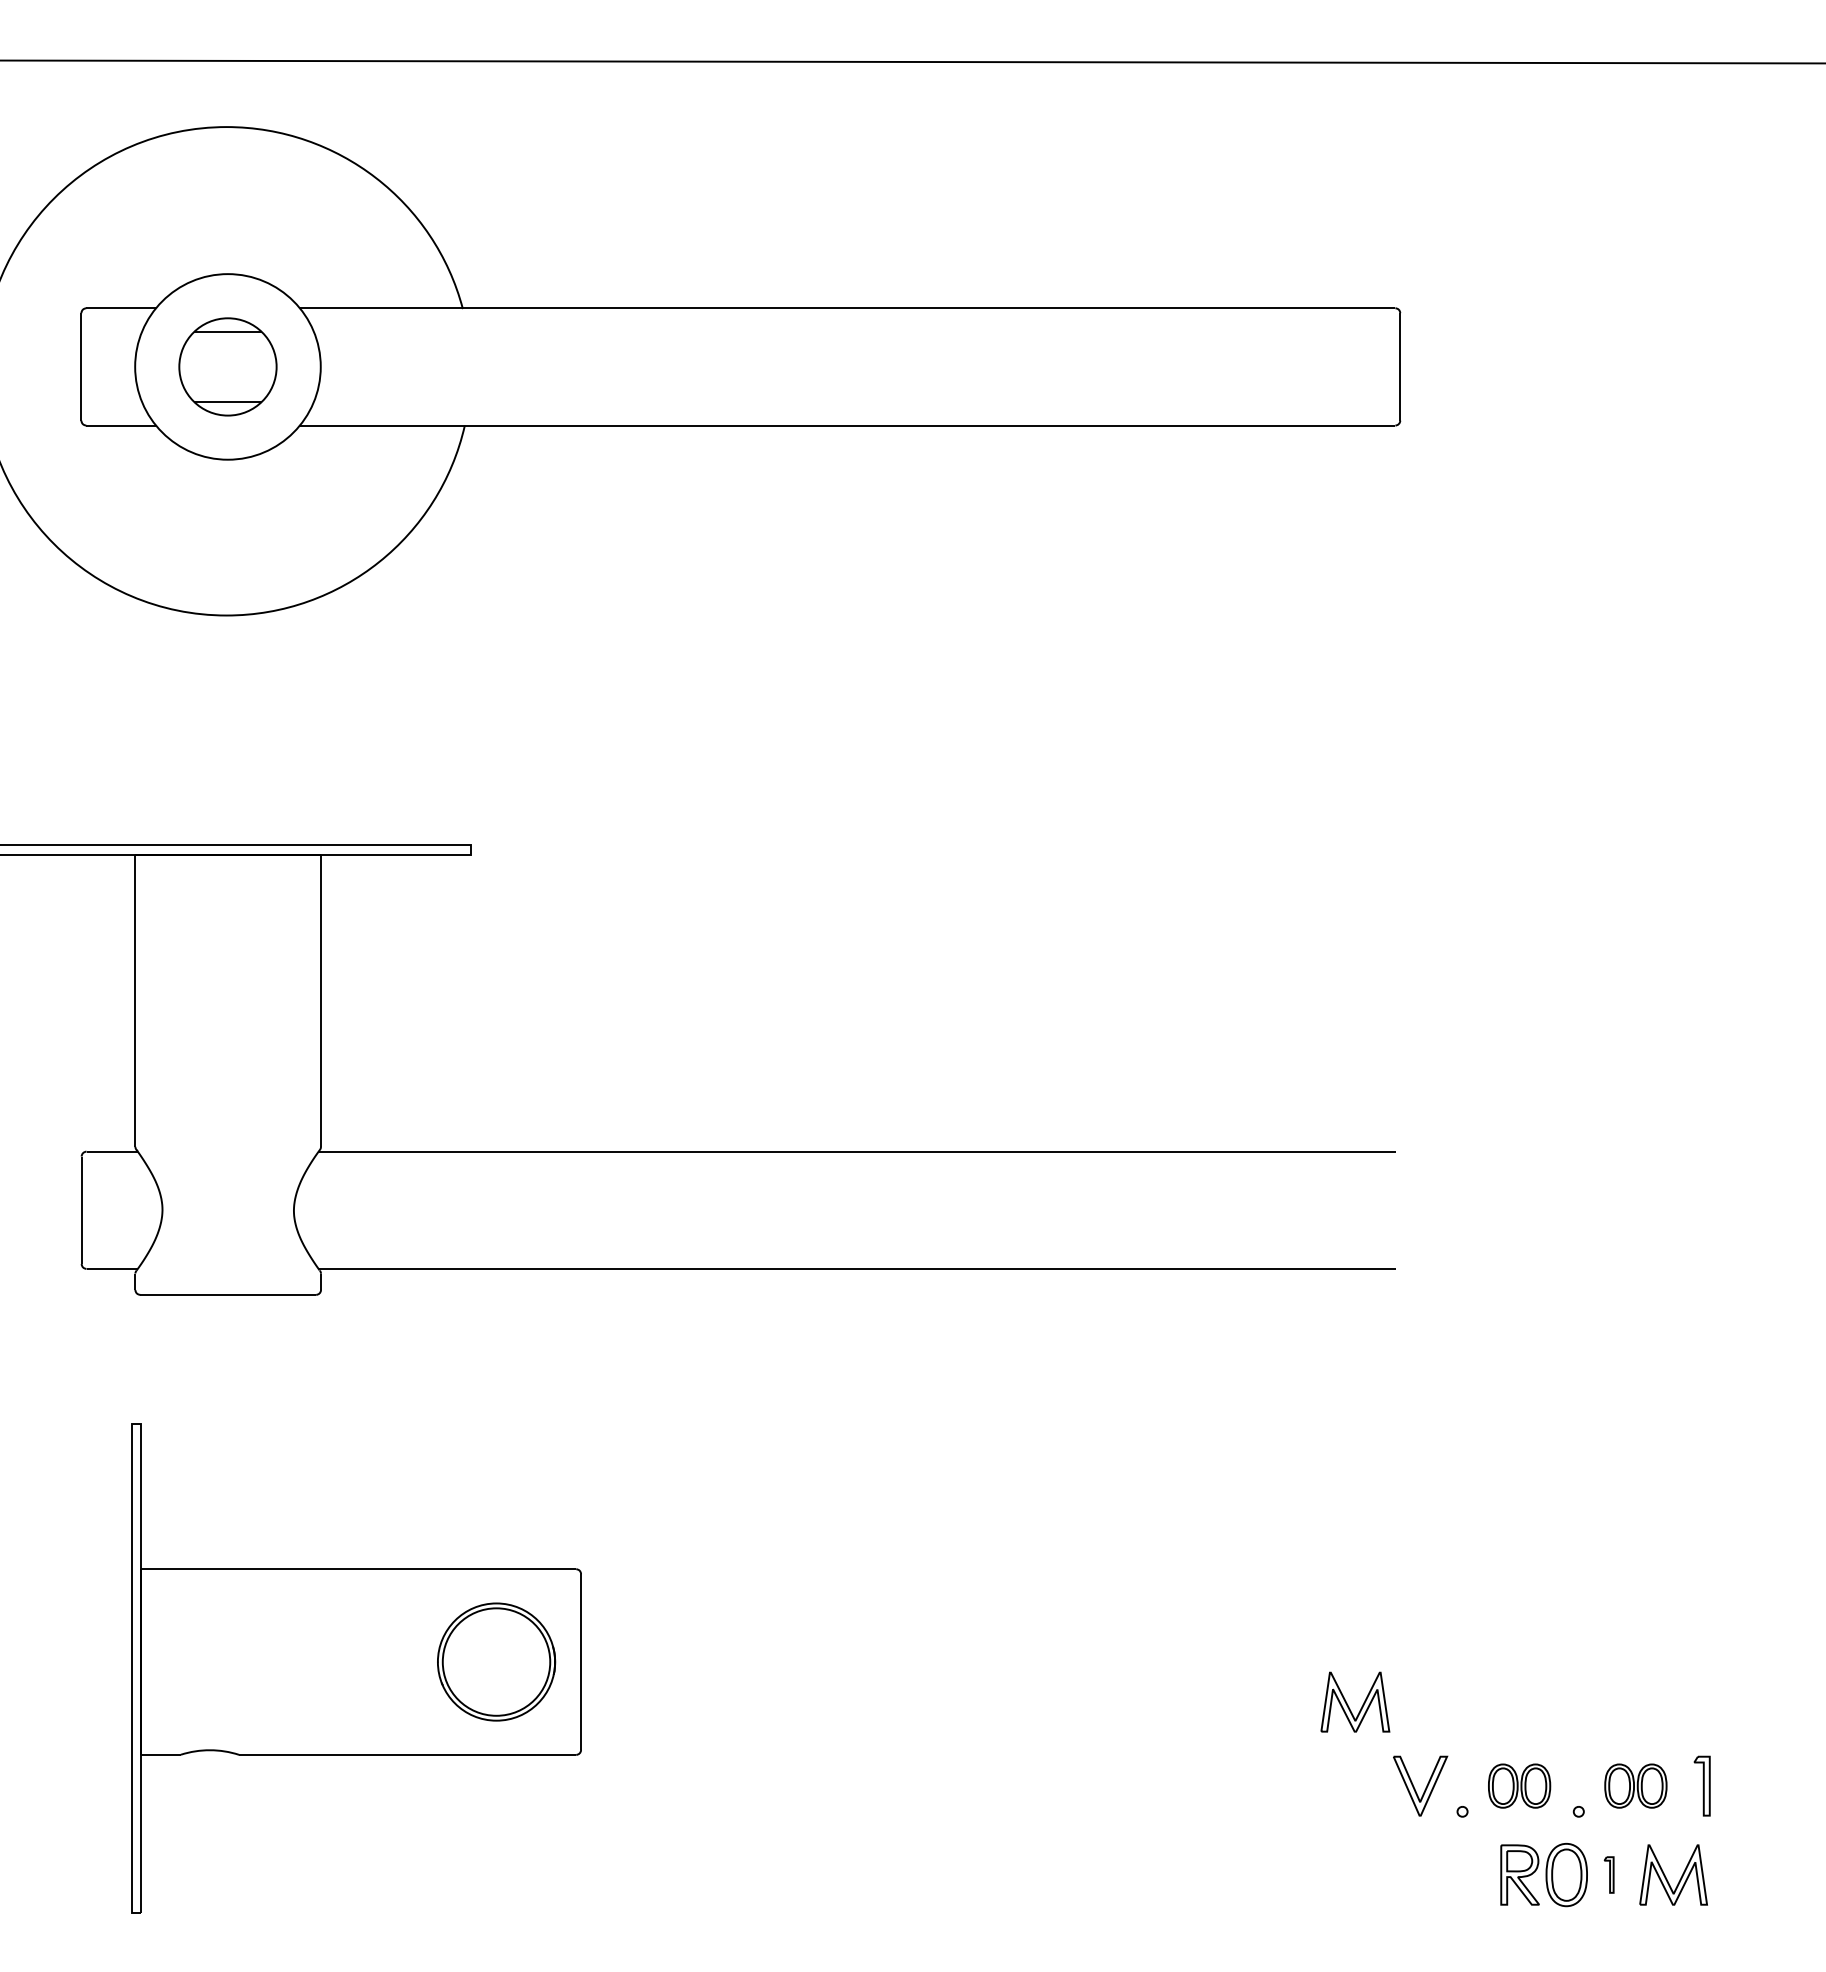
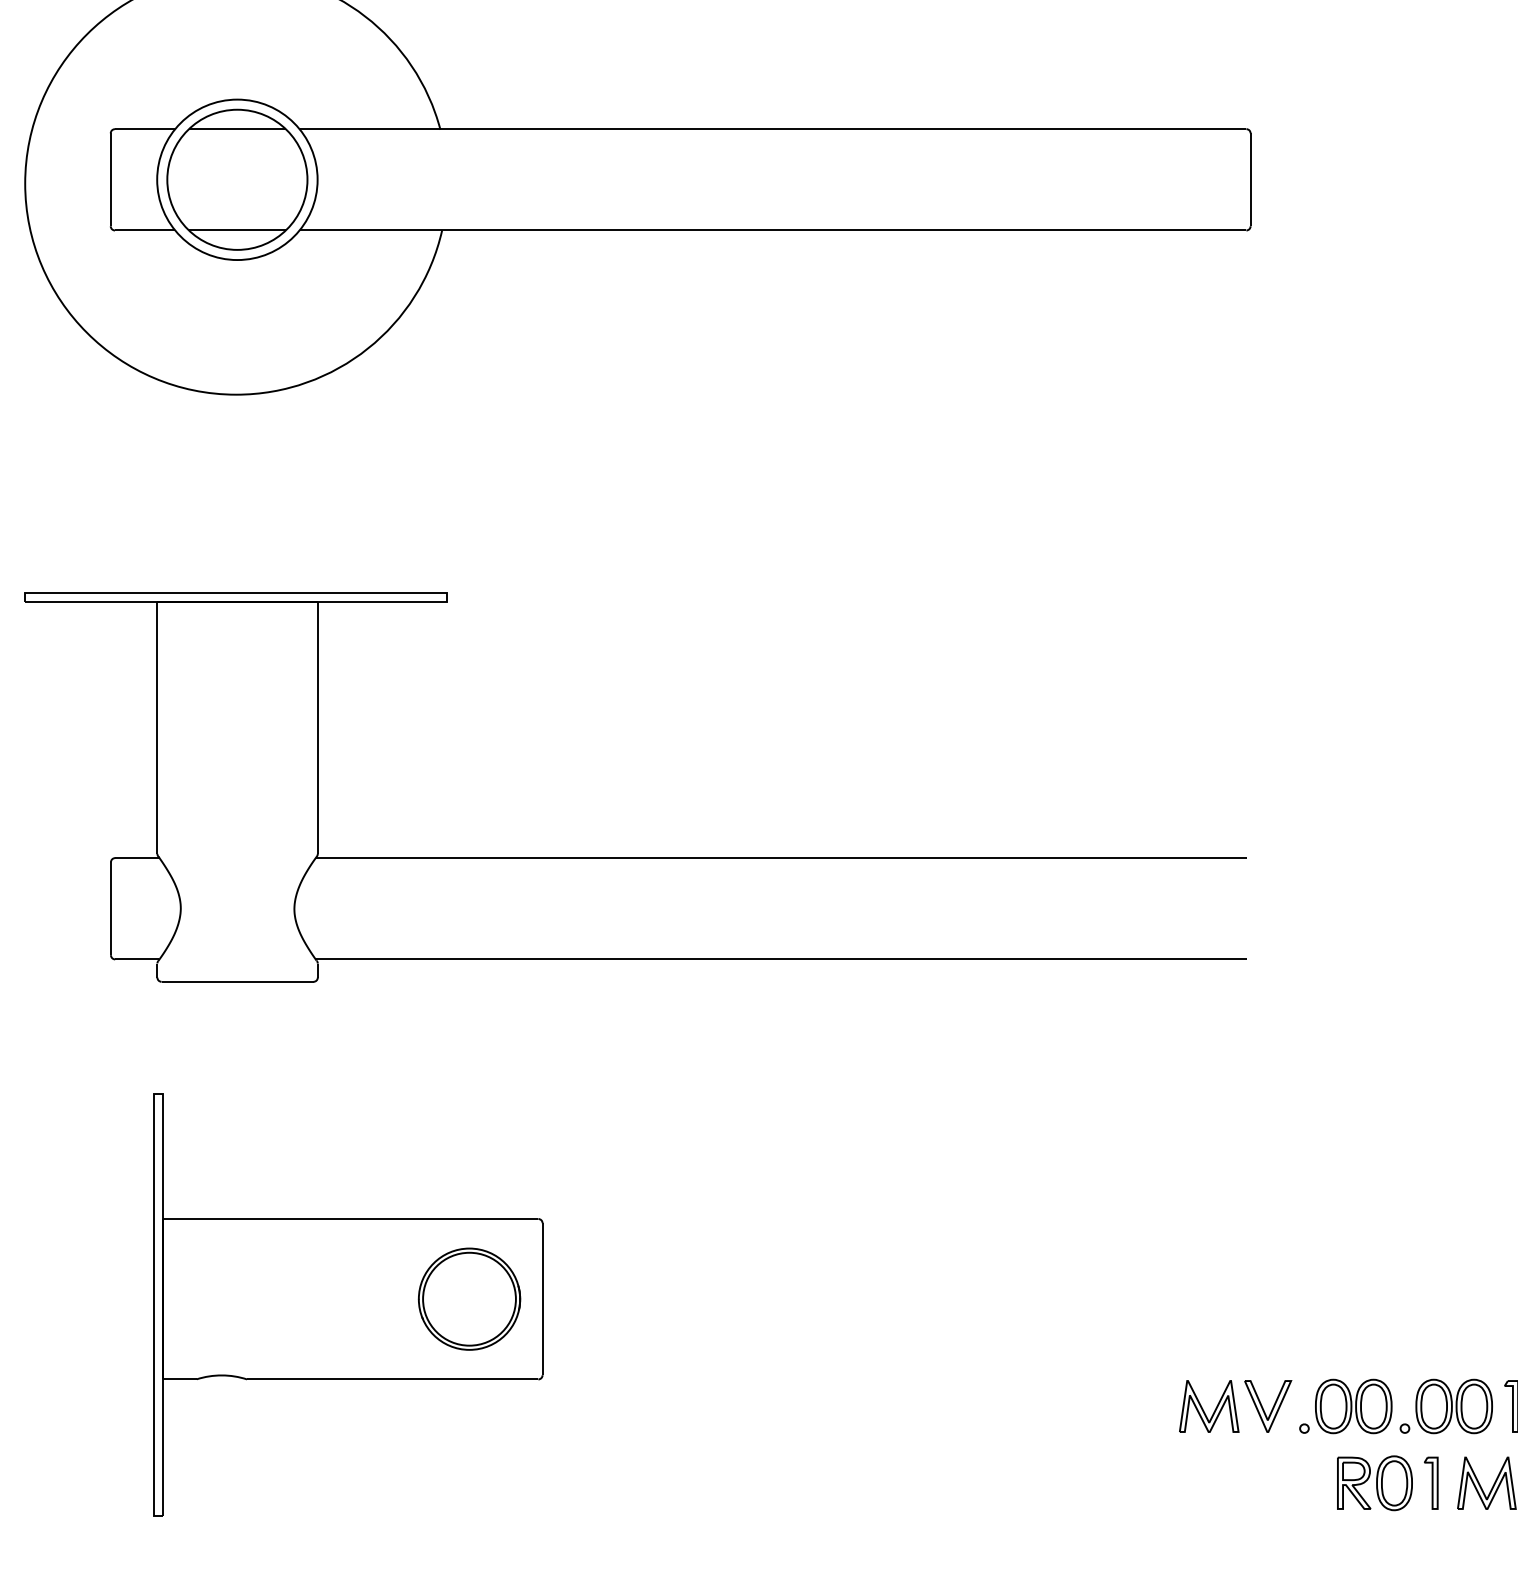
part: (227, 366) -> (236, 179), size x1.67
part: (1348, 1704) -> (1203, 1408), moved
part: (1519, 1785) -> (1353, 1405), size x1.43
part: (1635, 1785) -> (1453, 1405), size x1.43
part: (1608, 1874) -> (1430, 1482), size x1.67

